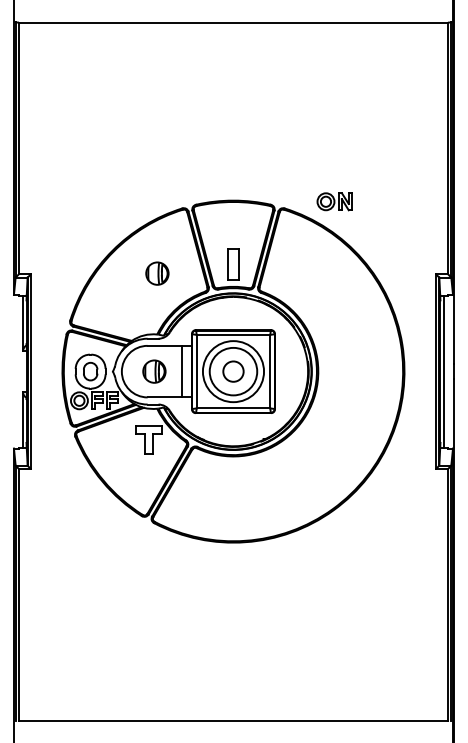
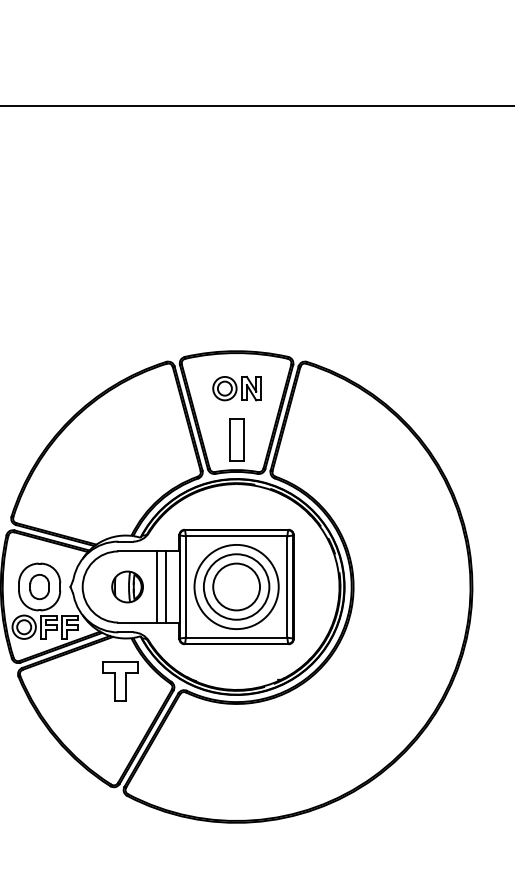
part: (334, 201) -> (236, 388), moved
part: (157, 273) -> (131, 451), removed
line: (175, 371) -> (156, 586), added
circle: (233, 371) -> (236, 586), size x1.67

